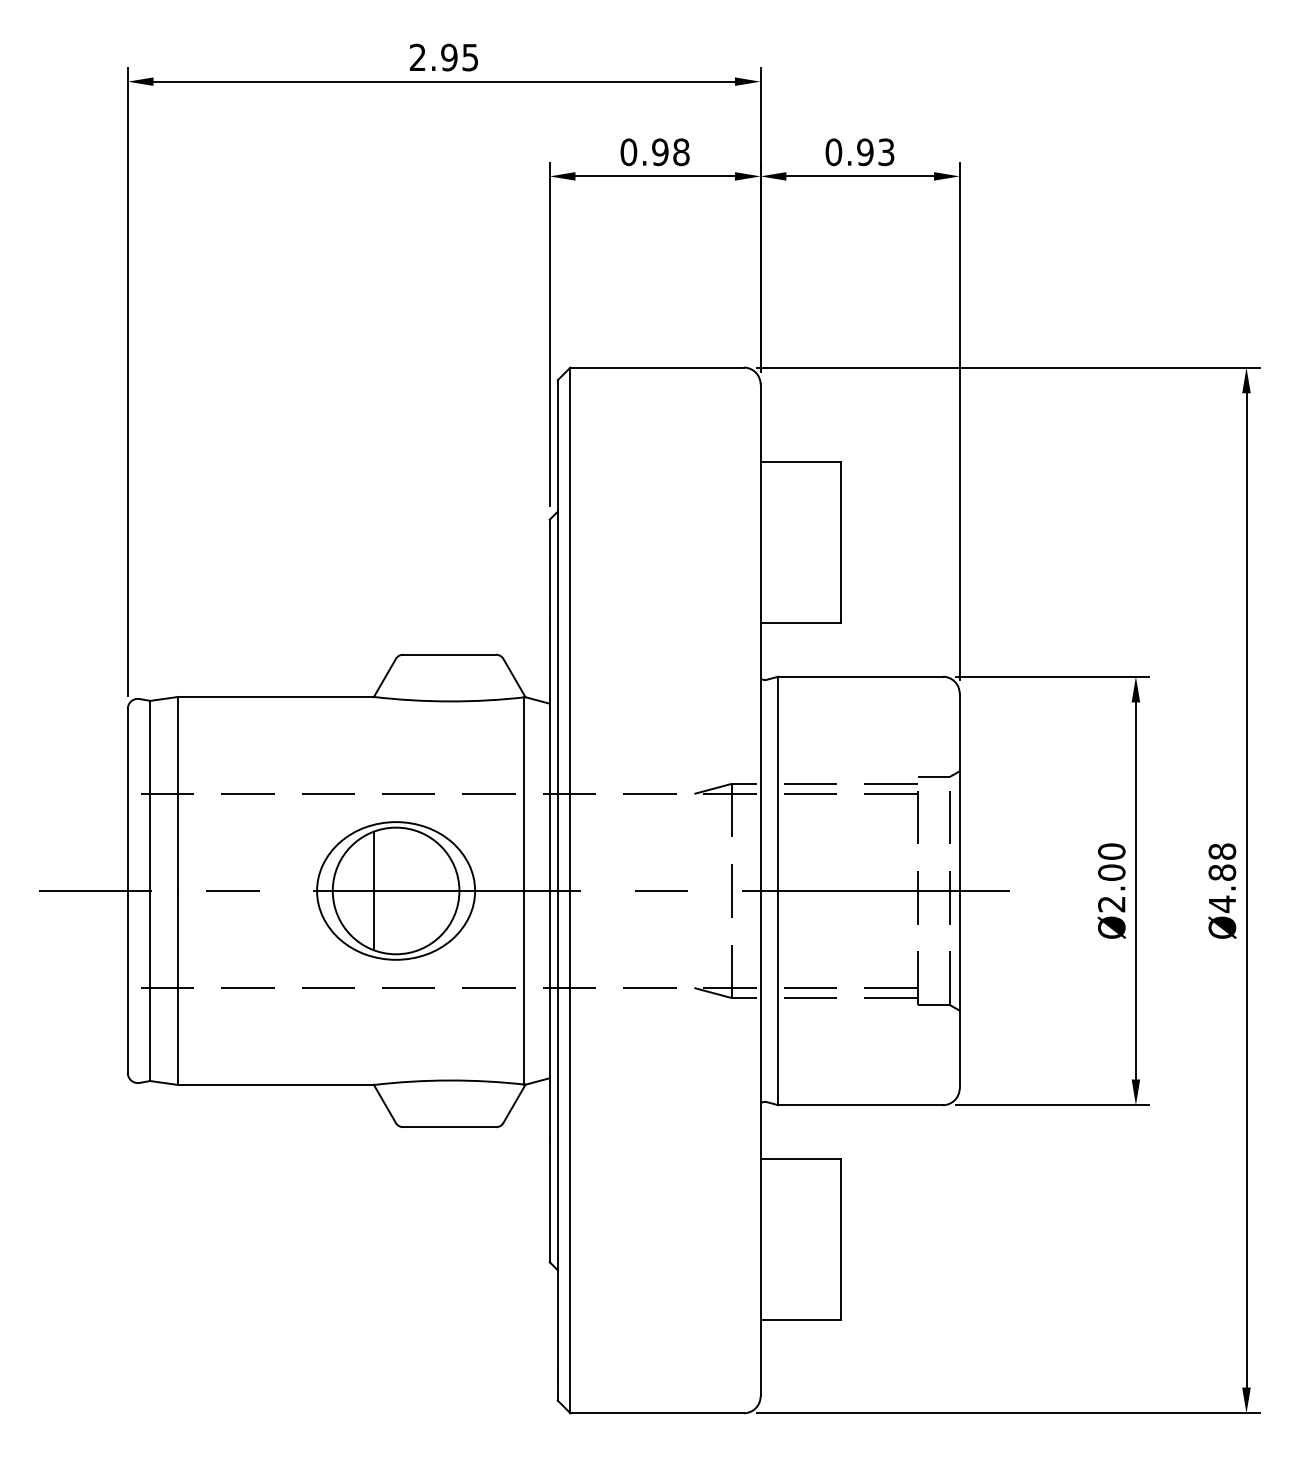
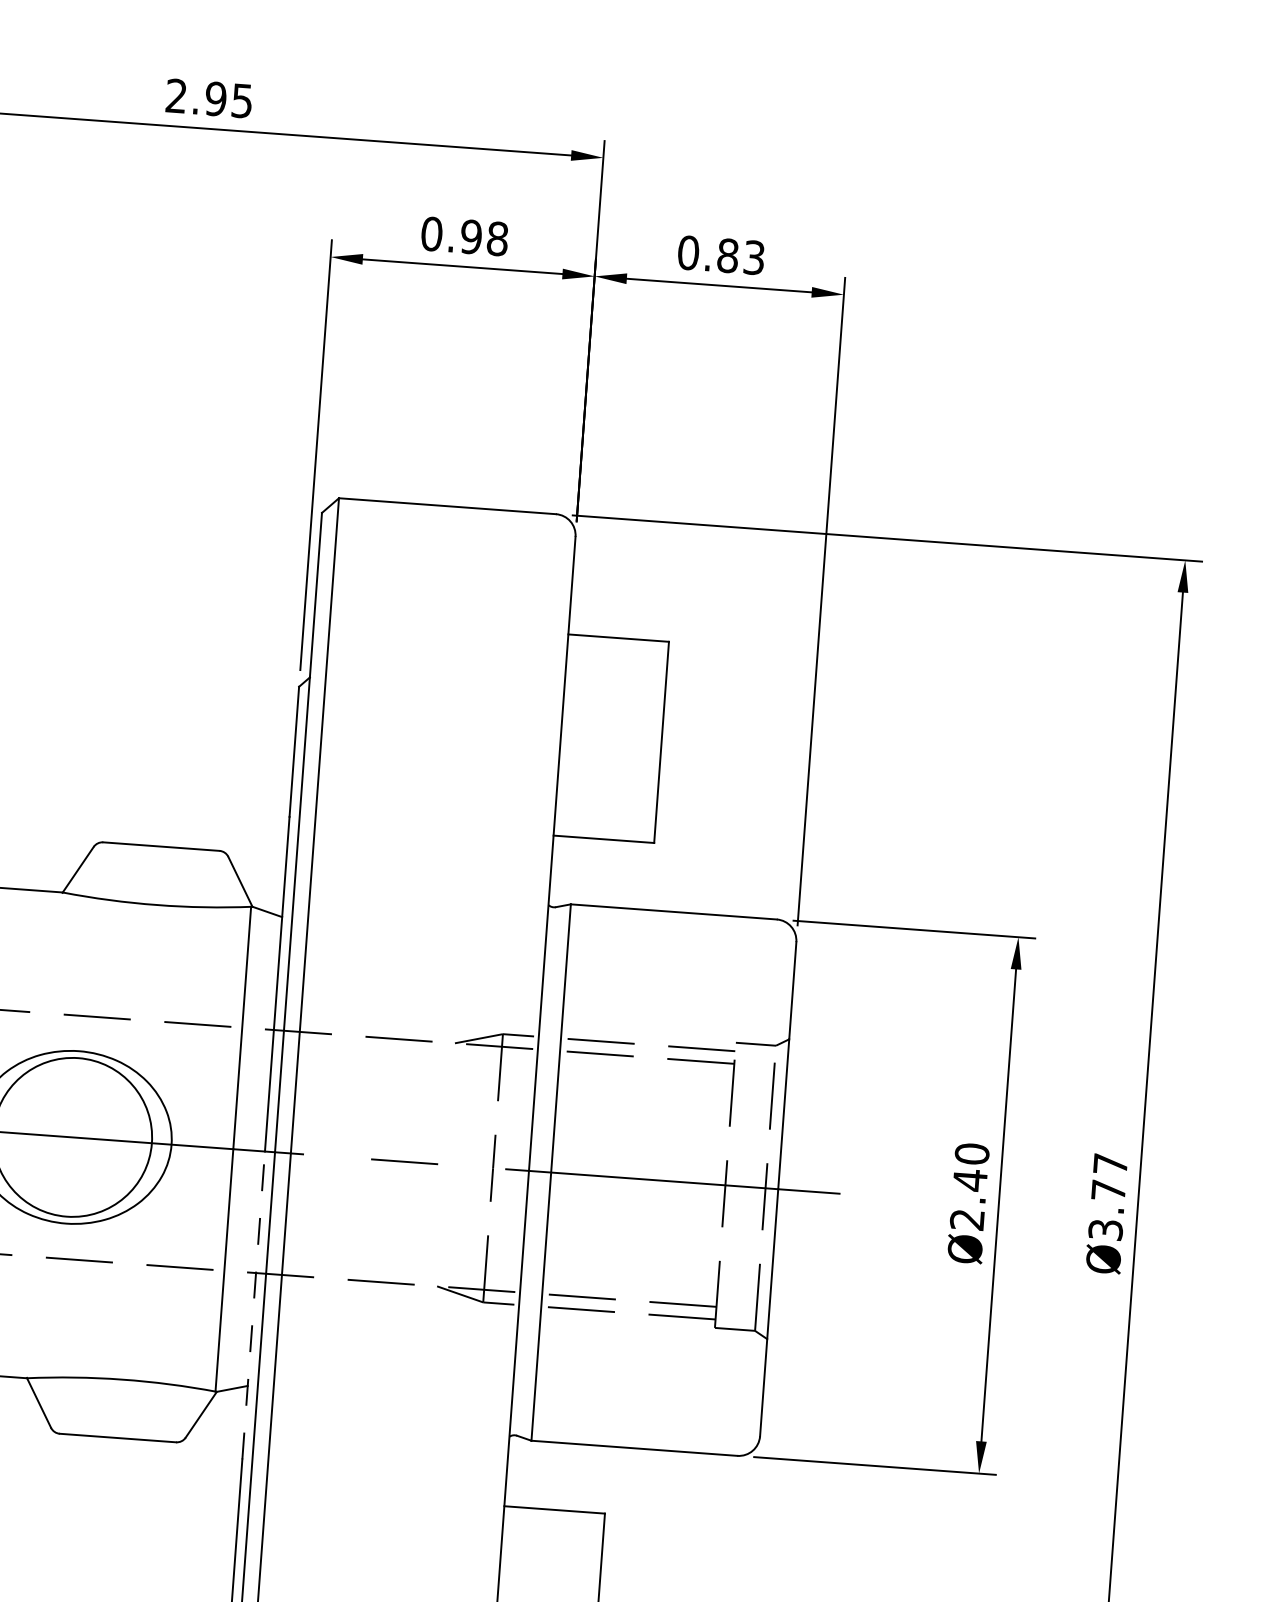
text: (865, 152) -> (728, 256), 0.93 -> 0.83
text: (1111, 872) -> (969, 1180), Ø2.00 -> Ø2.40
text: (1222, 878) -> (1108, 1197), Ø4.88 -> Ø3.77
line: (373, 890) -> (44, 1134), removed
line: (549, 1013) -> (253, 1304), solid -> dashed

